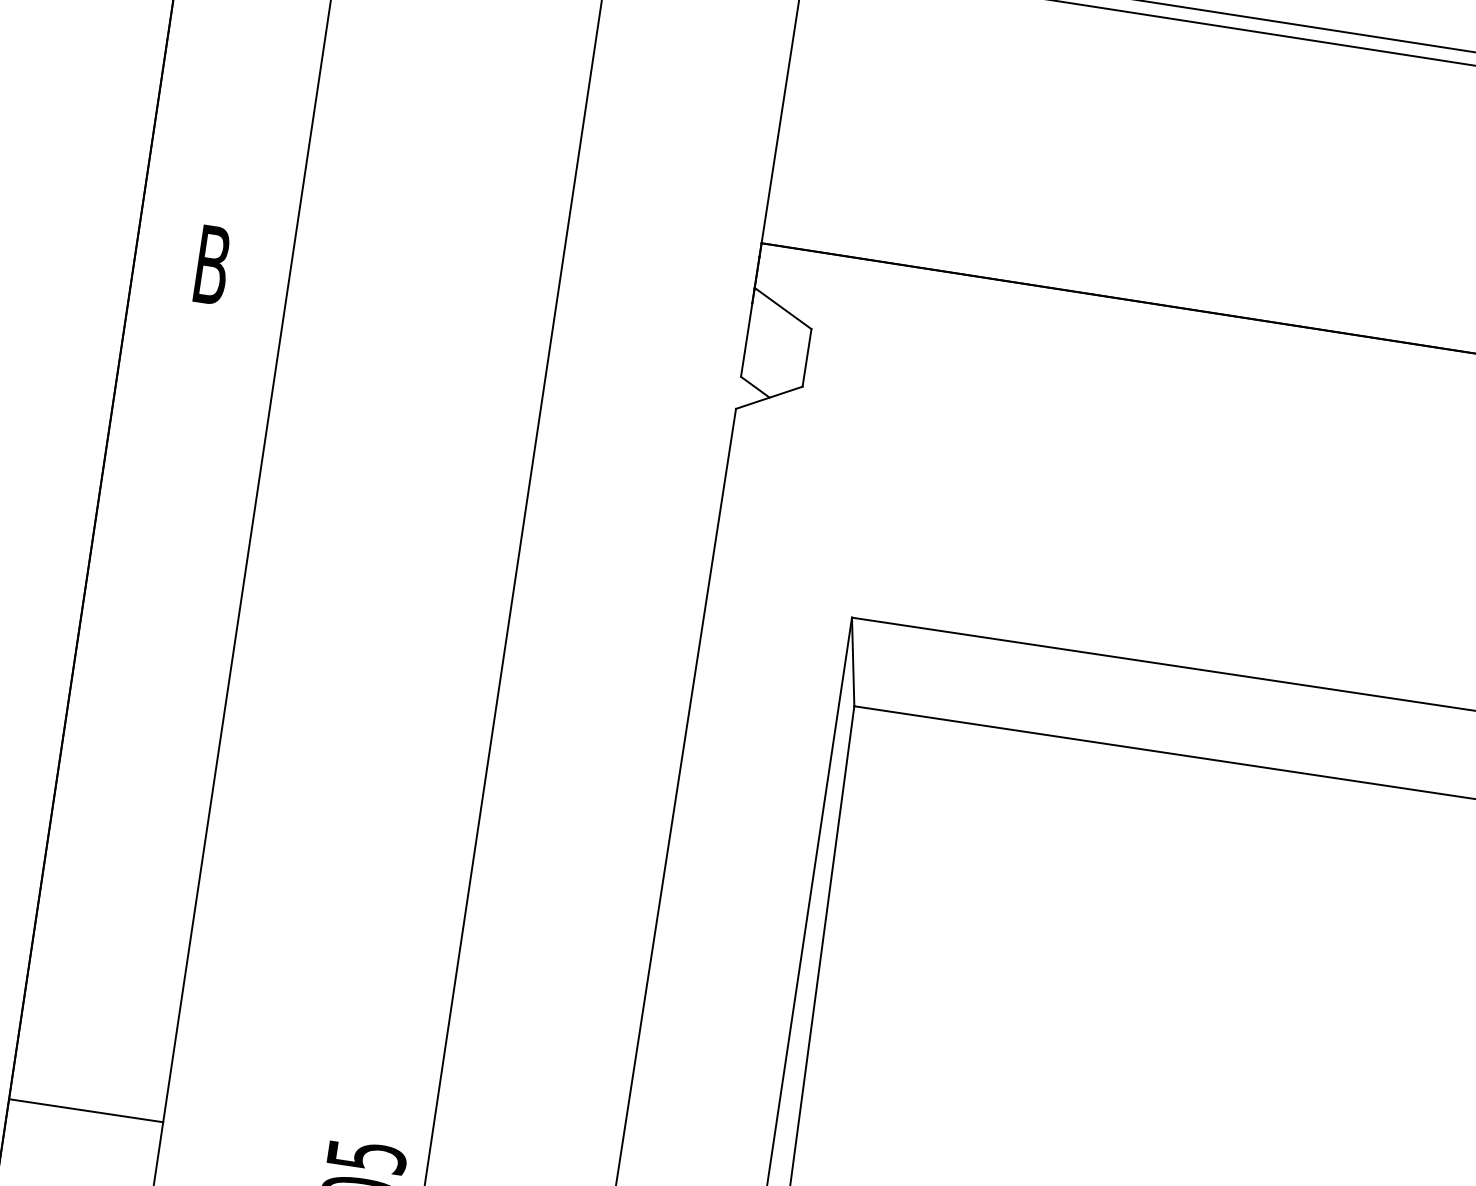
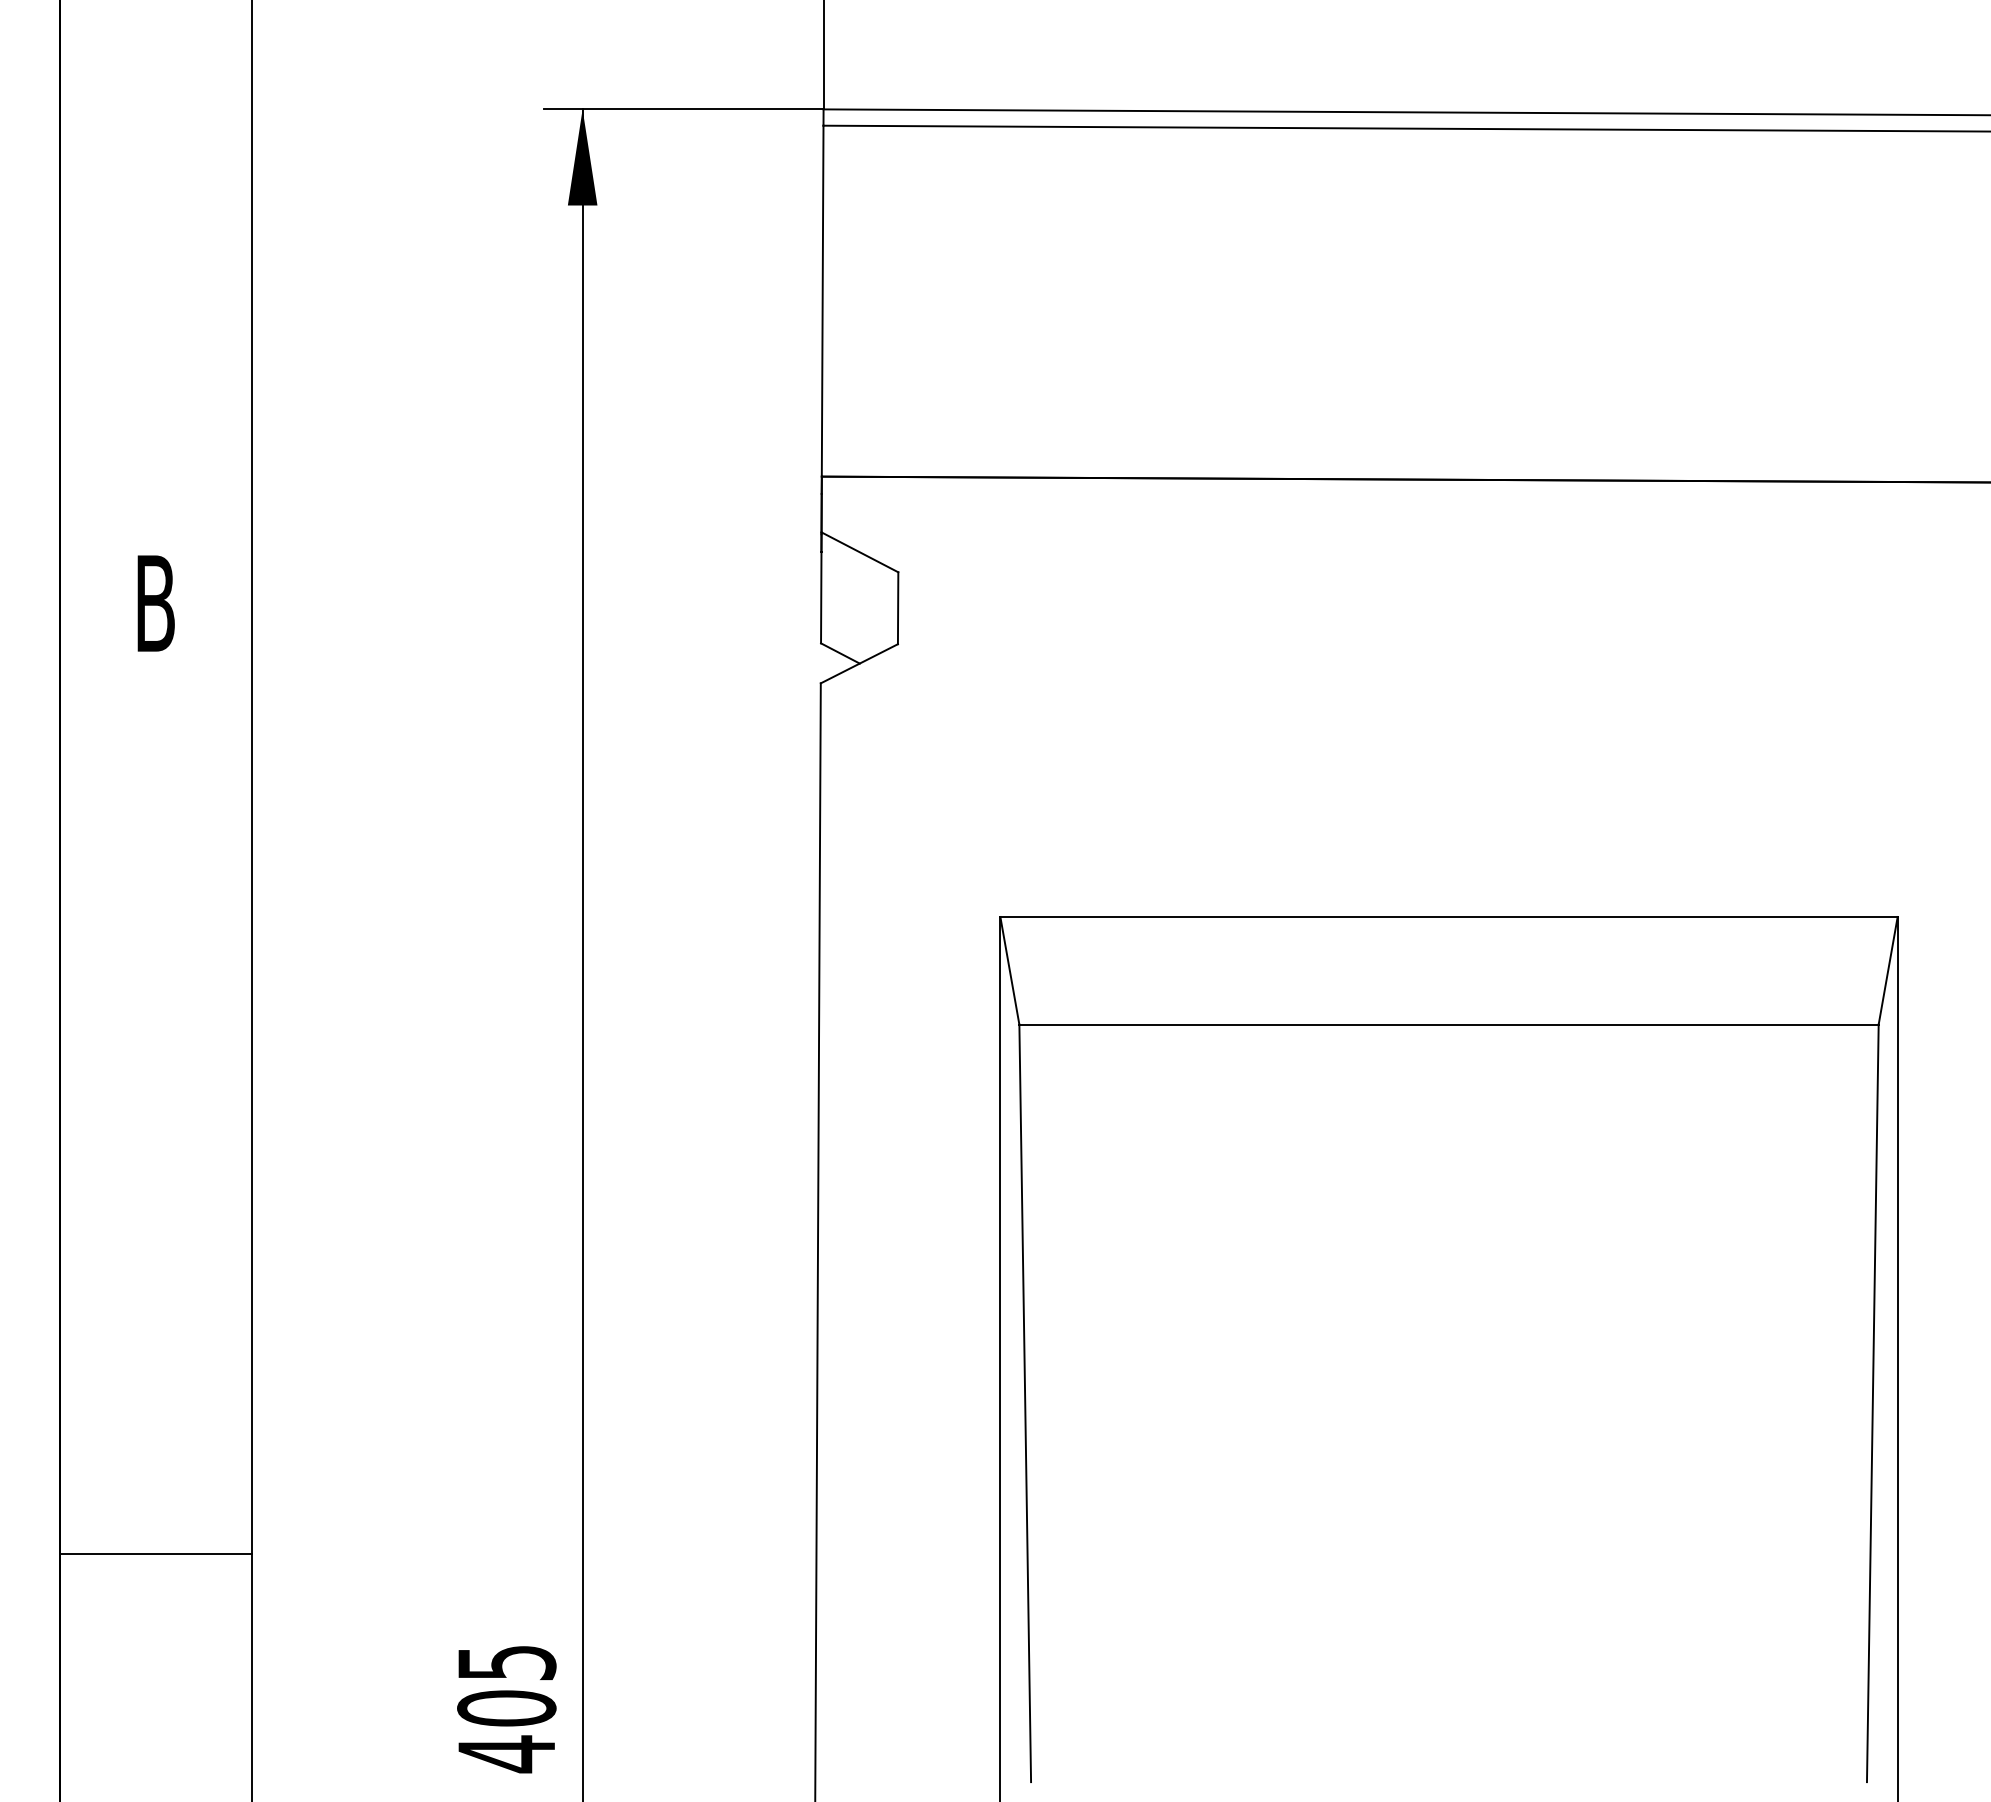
line: (85, 1110) -> (155, 1554), moved

